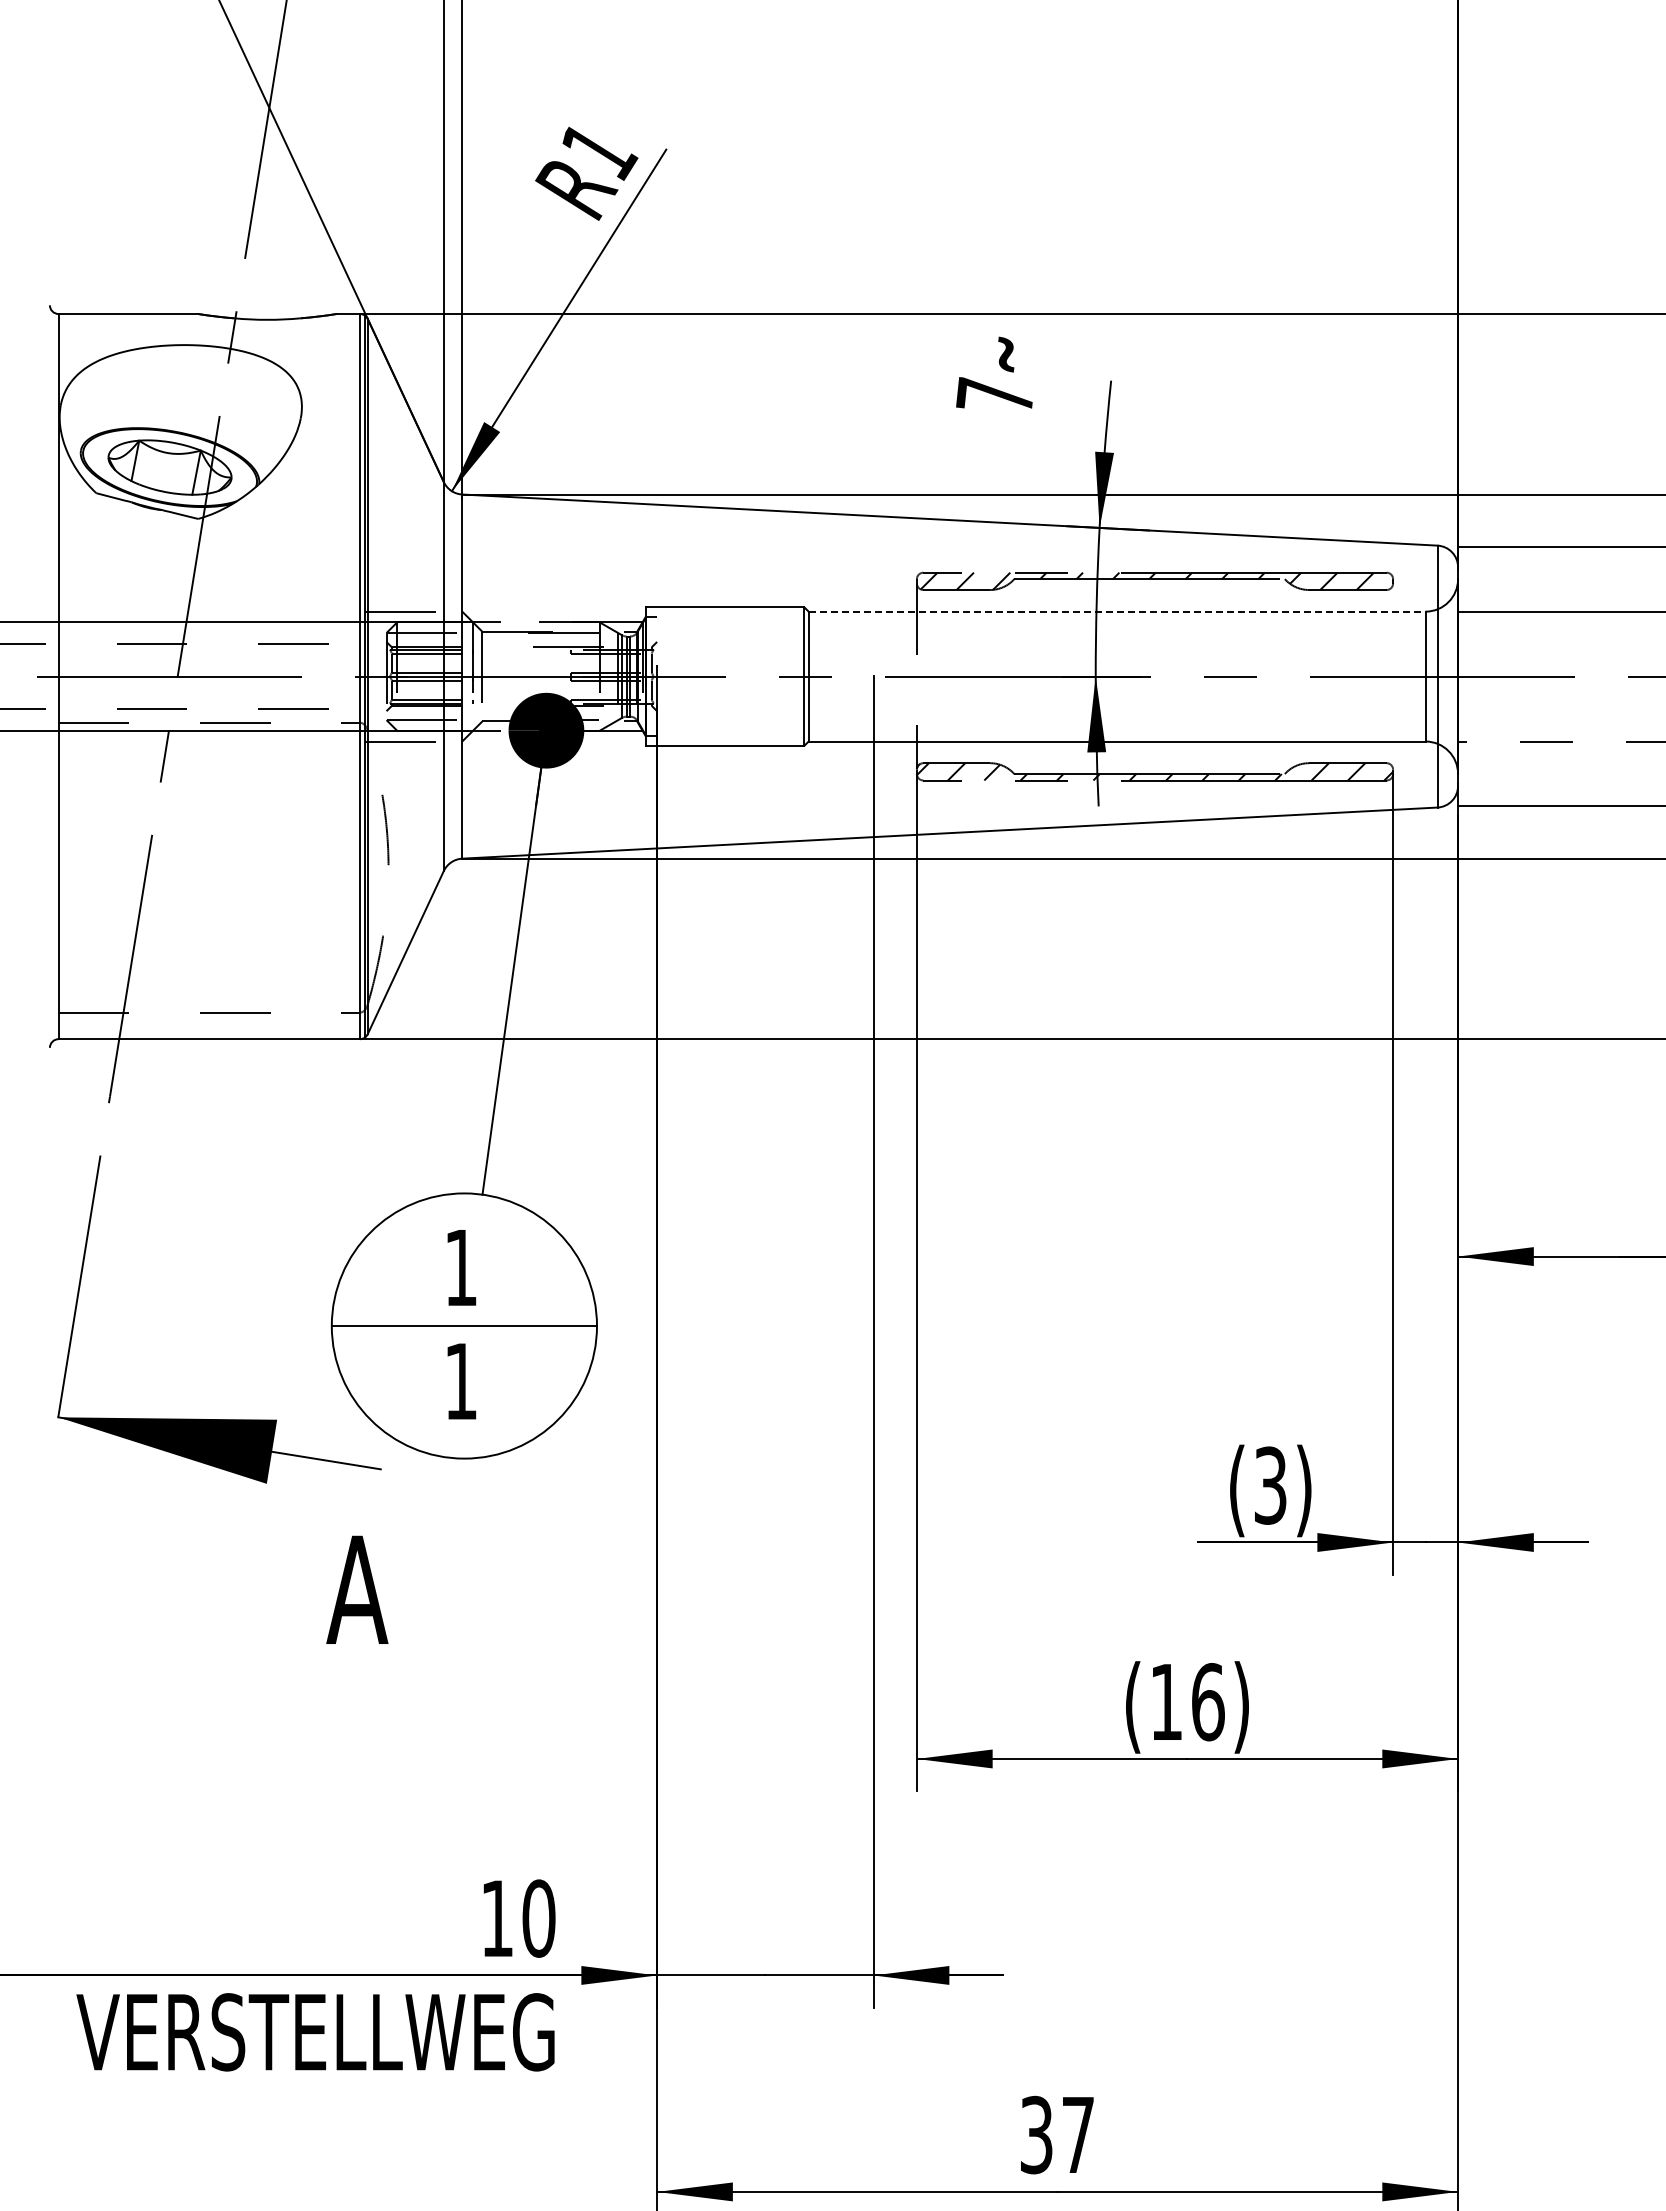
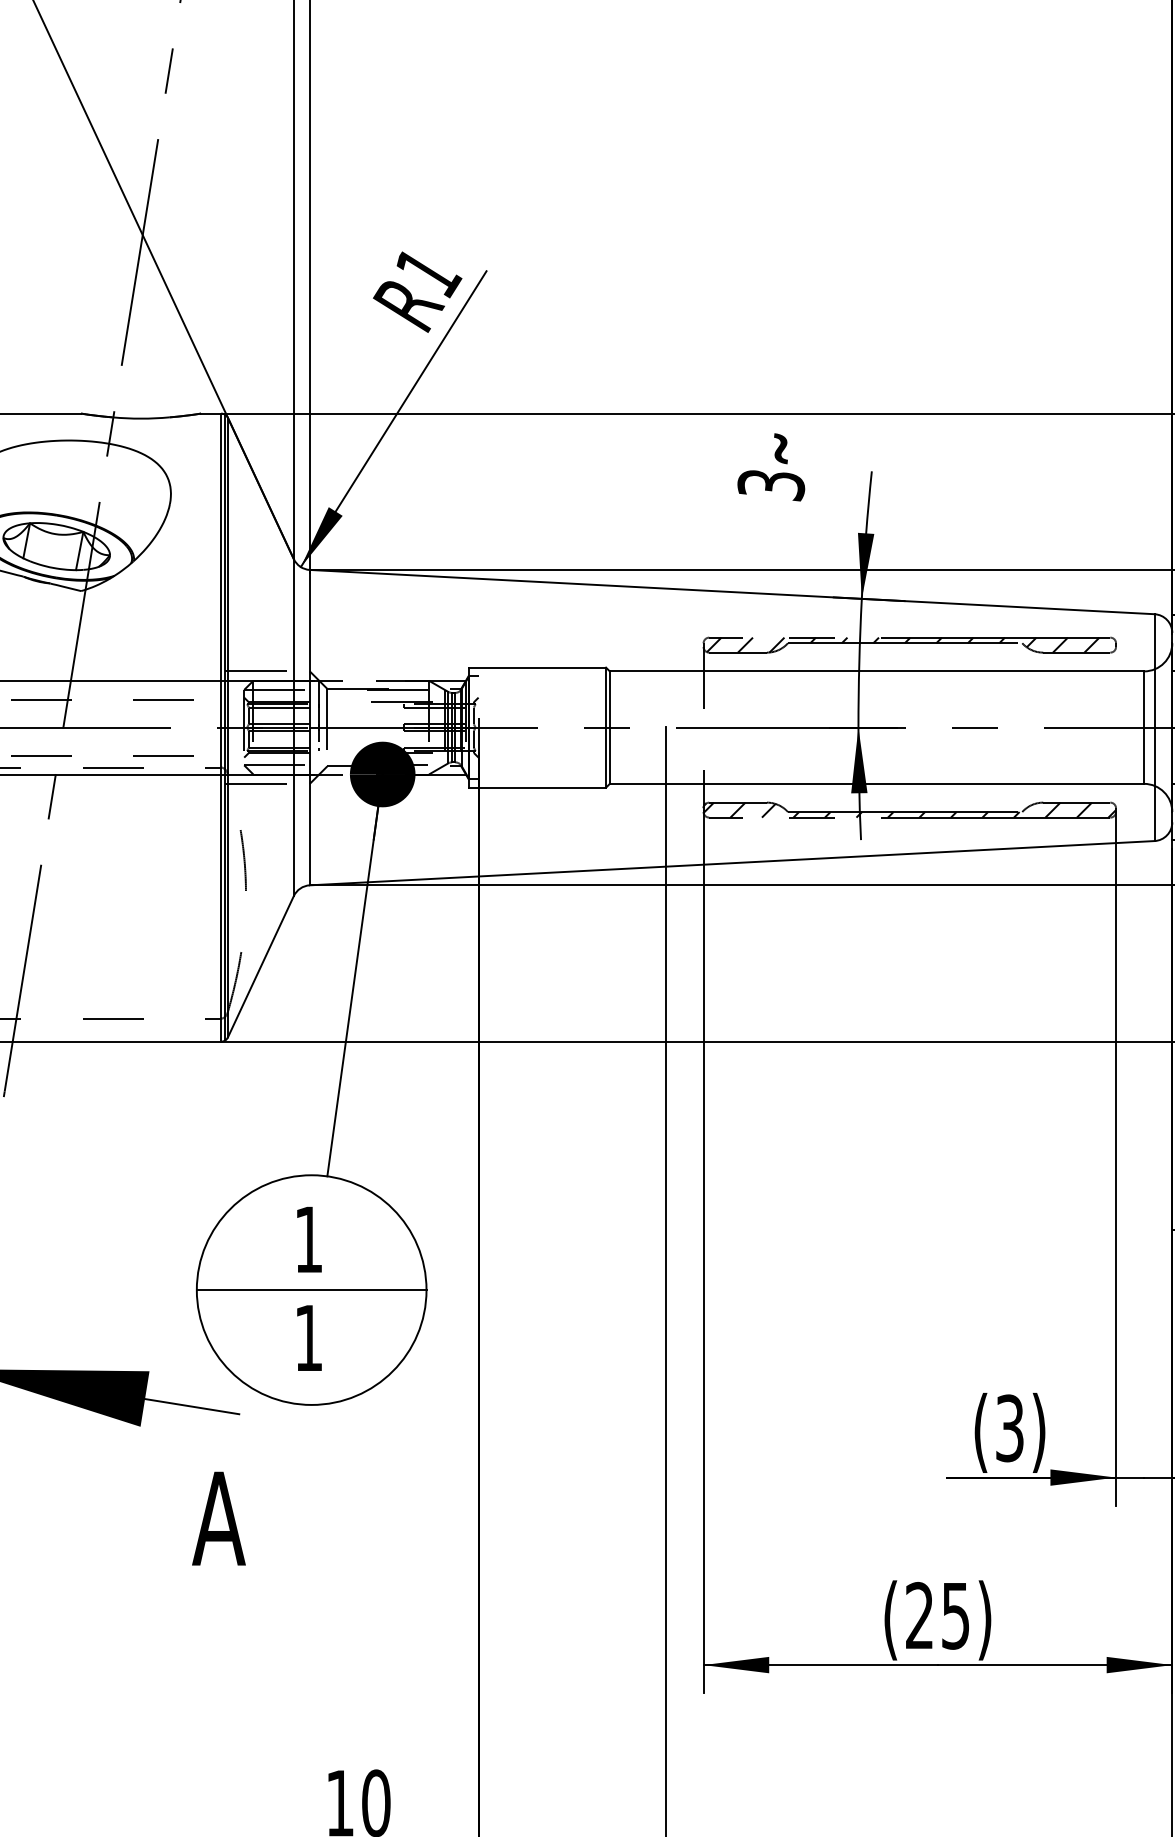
text: (995, 396) -> (771, 485), 7 -> 3
line: (1117, 611) -> (877, 671), dashed -> solid
text: (1187, 1702) -> (937, 1616), (16) -> (25)

